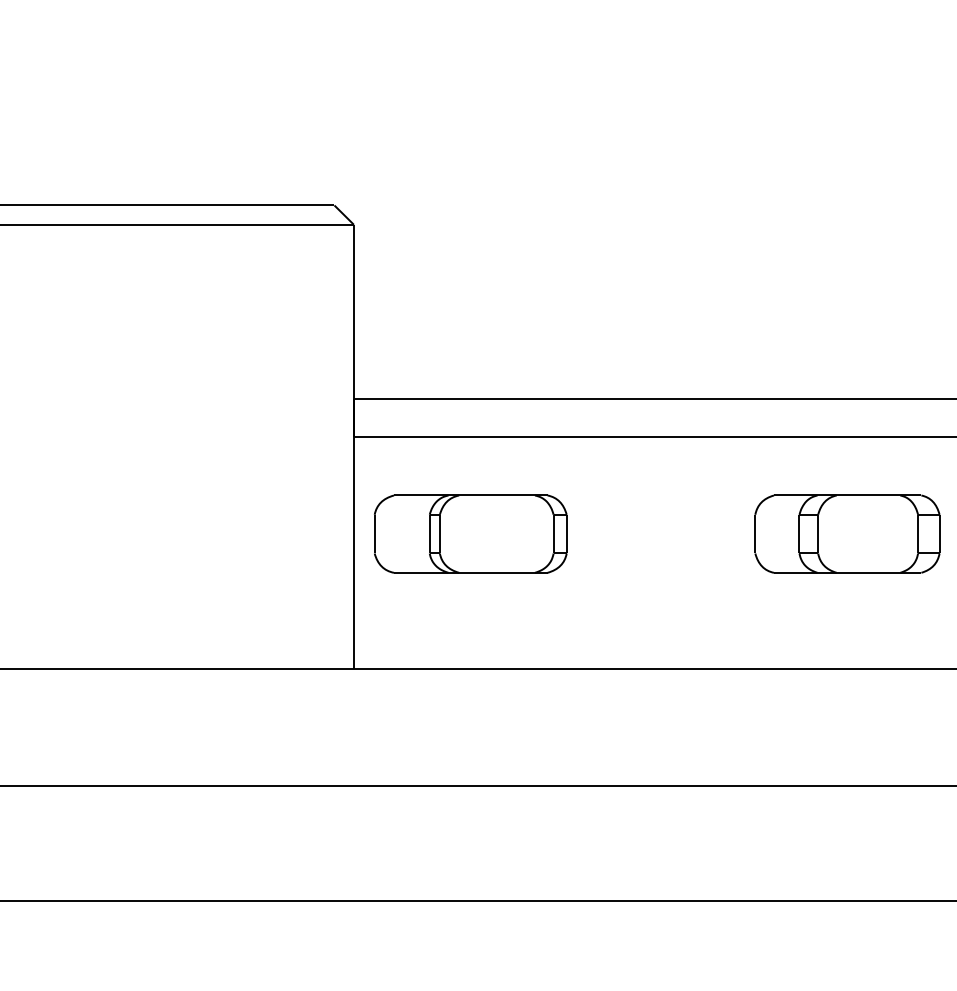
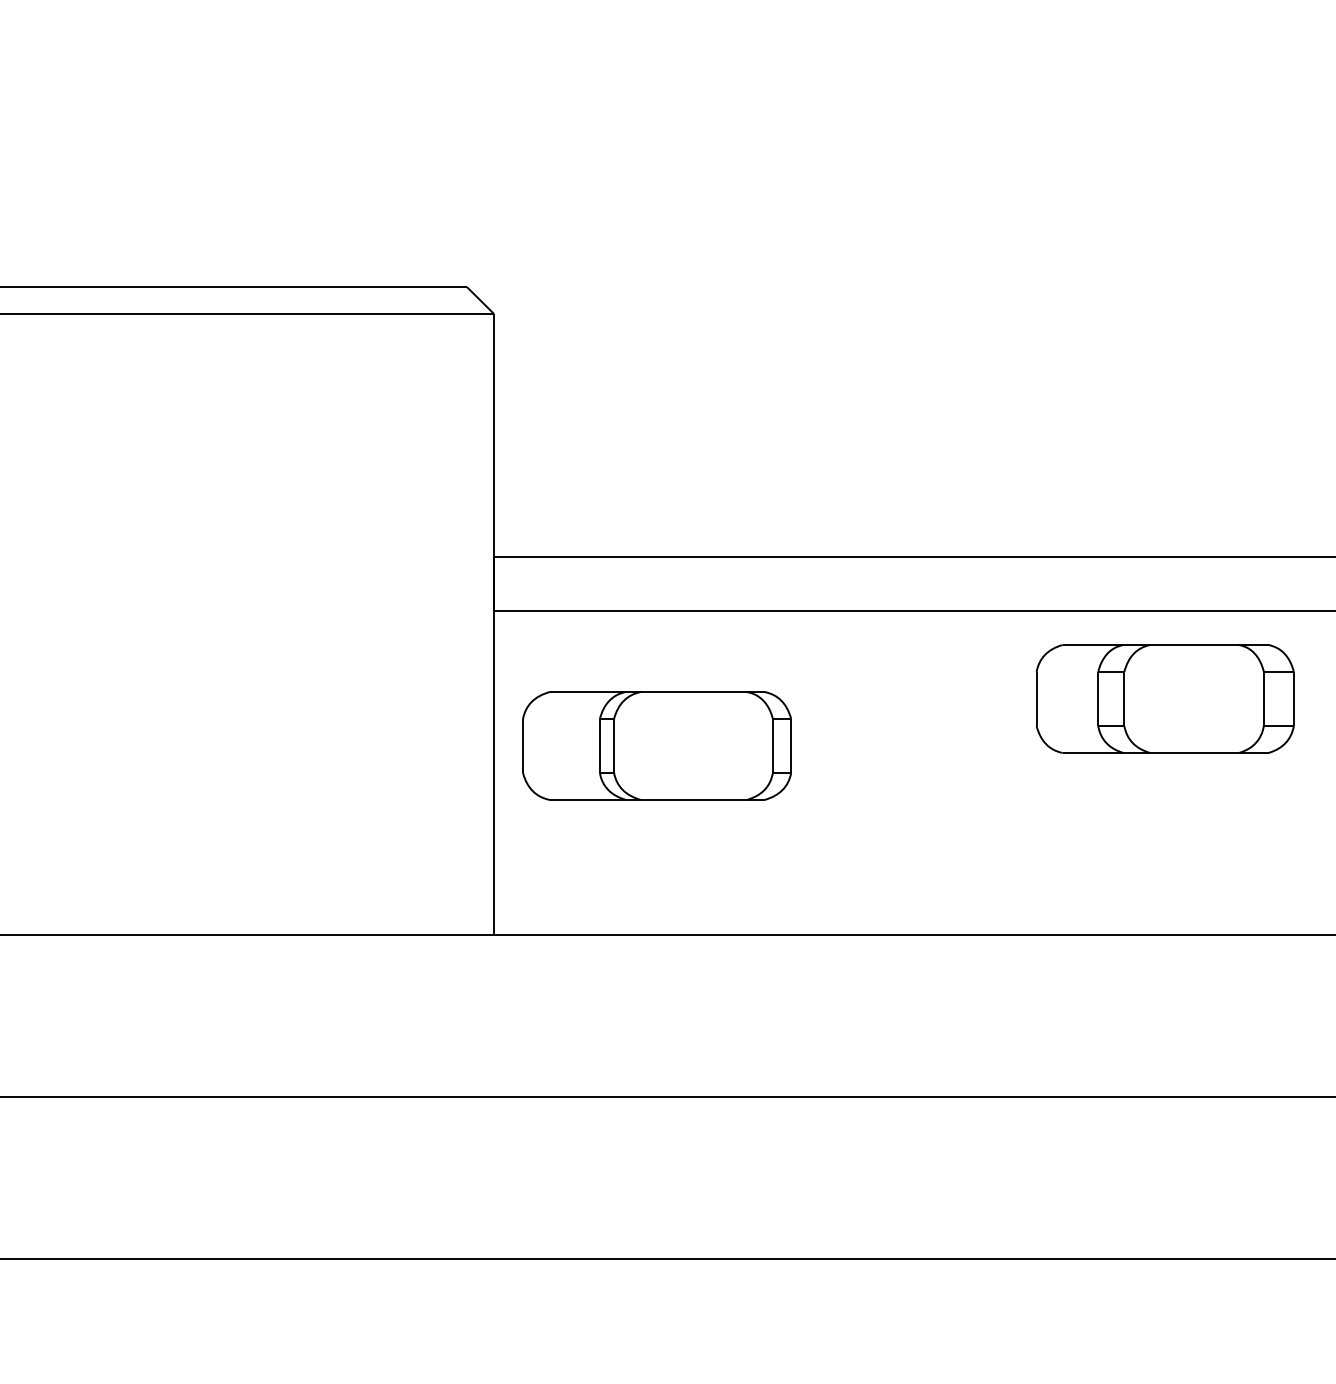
part: (846, 533) -> (1164, 698), moved

